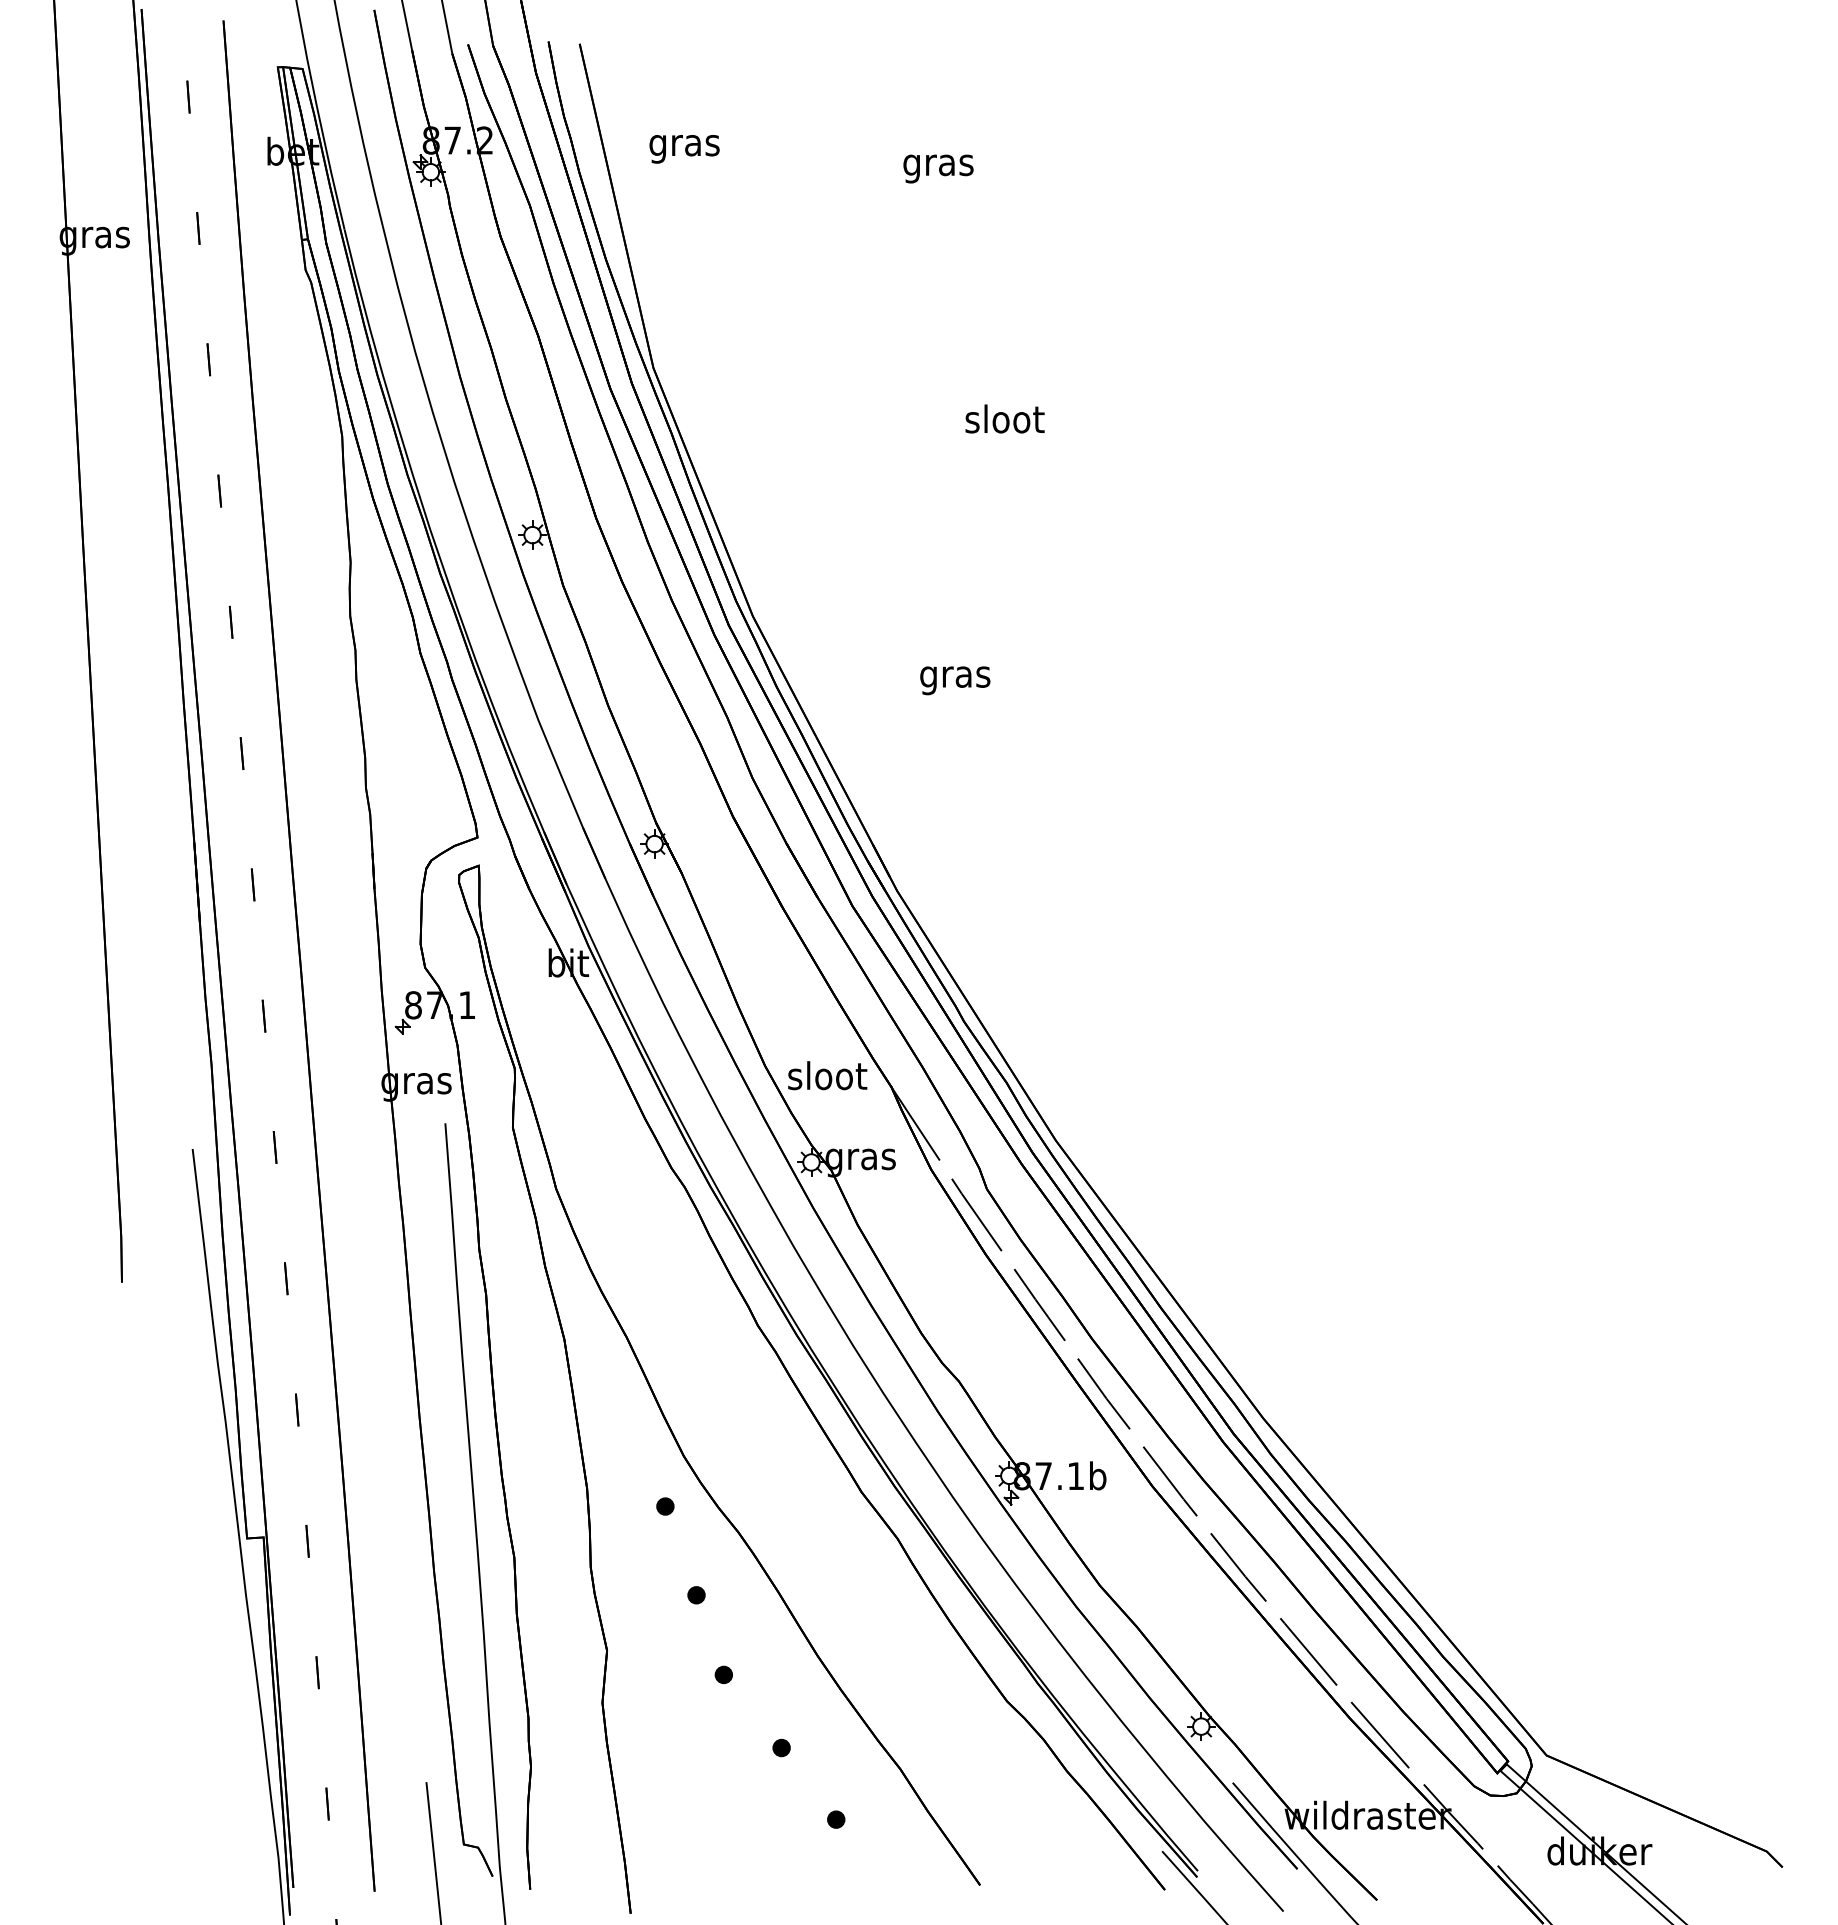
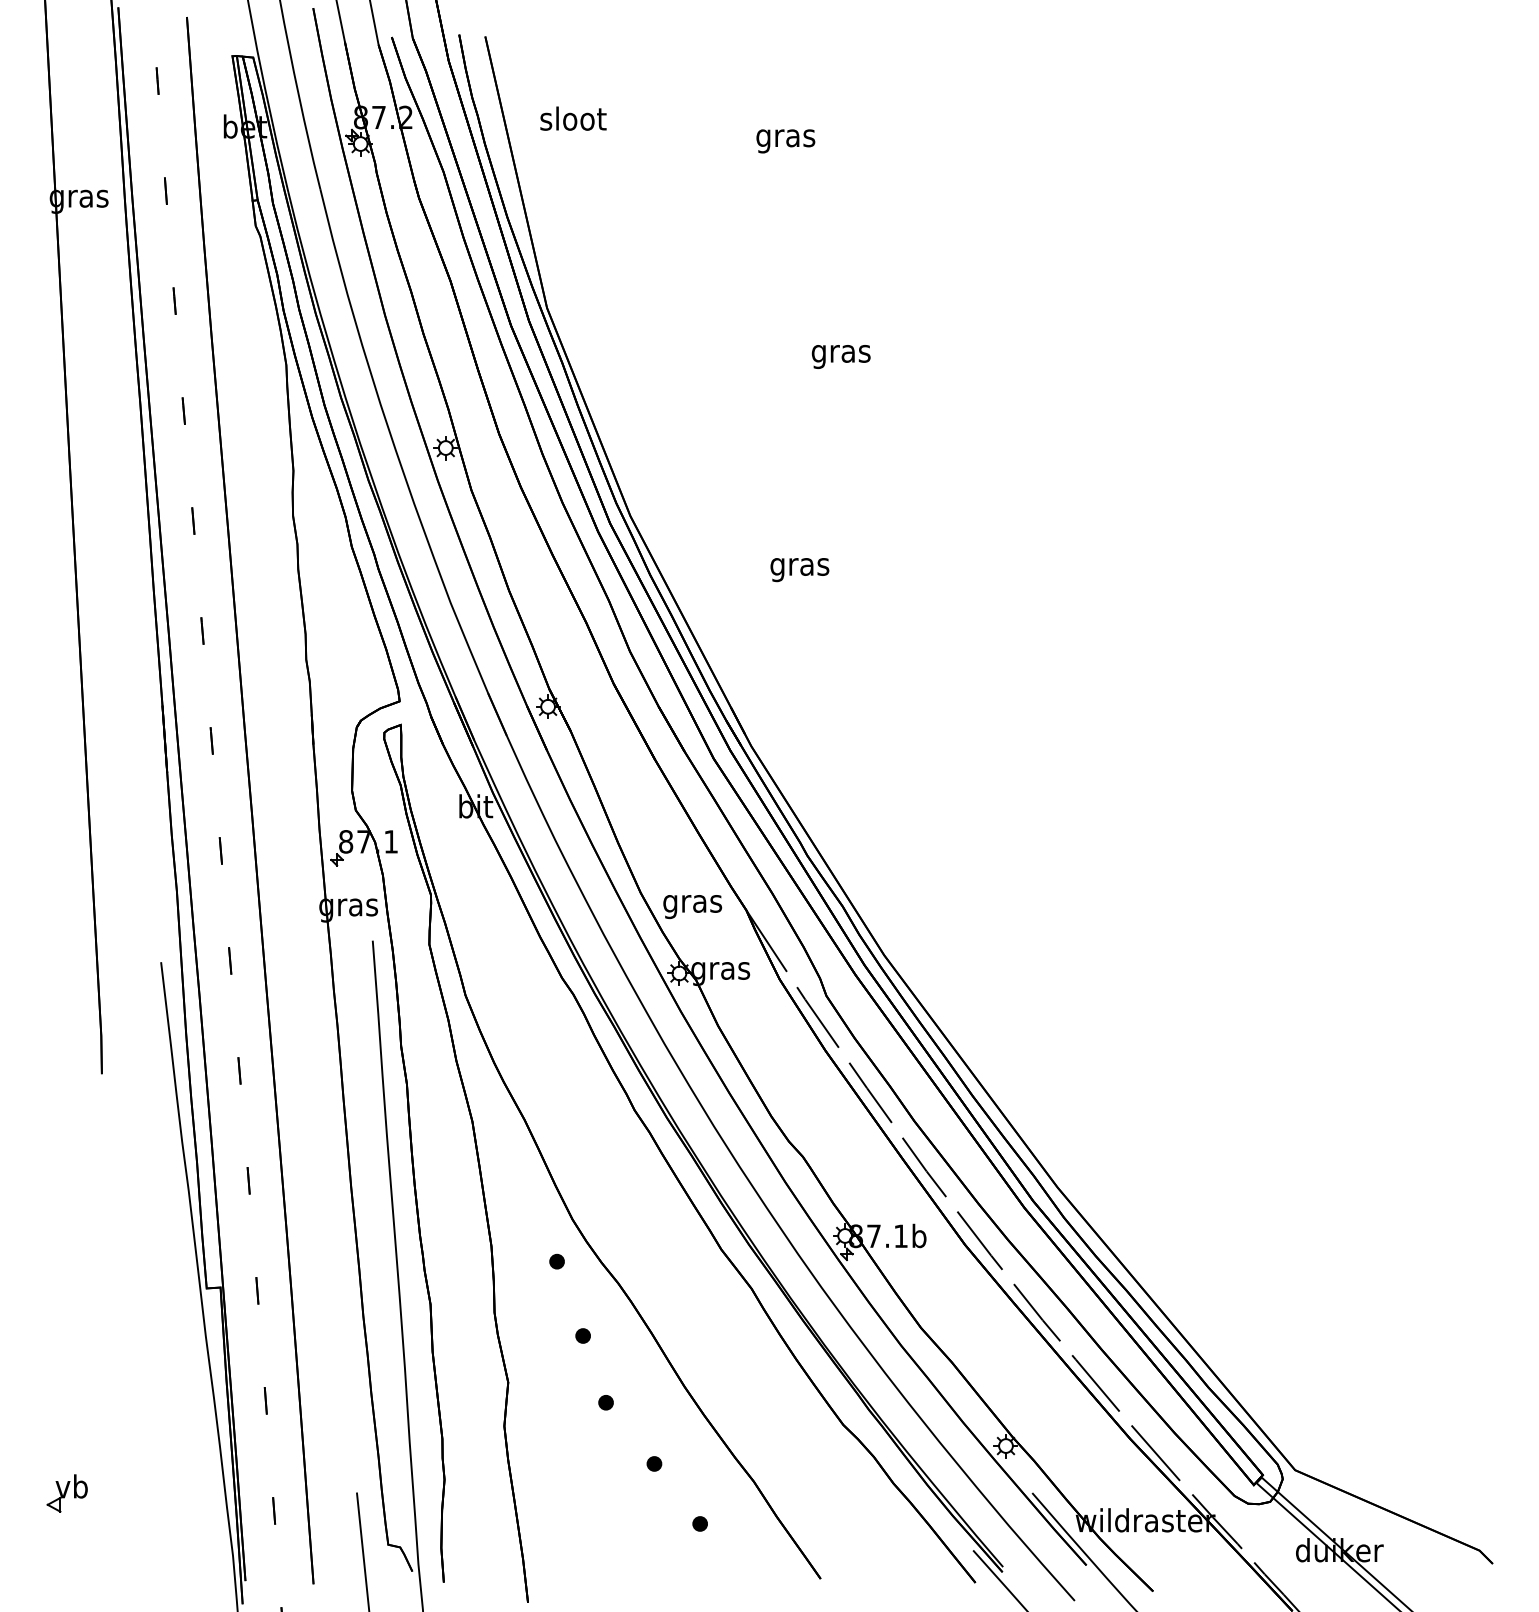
text: (684, 145) -> (573, 121), gras -> sloot
text: (1004, 422) -> (841, 353), sloot -> gras
text: (827, 1079) -> (692, 903), sloot -> gras
part: (80, 1783) -> (67, 1493), added

